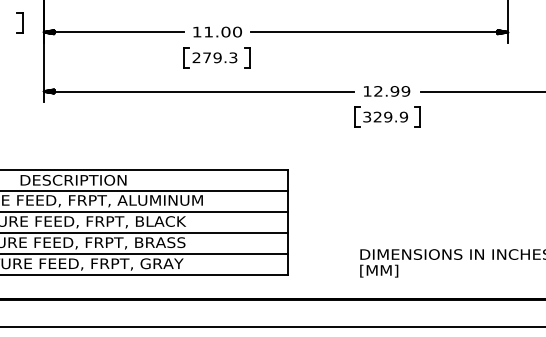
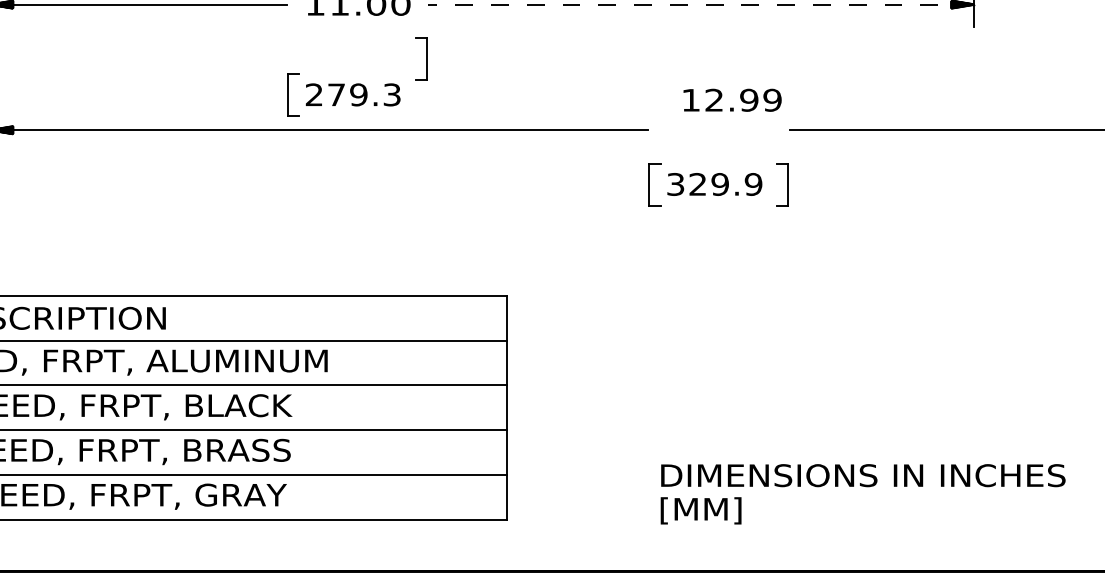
line: (379, 32) -> (701, 5), solid -> dashed
part: (210, 57) -> (343, 94), moved
text: (387, 91) -> (733, 100), moved

